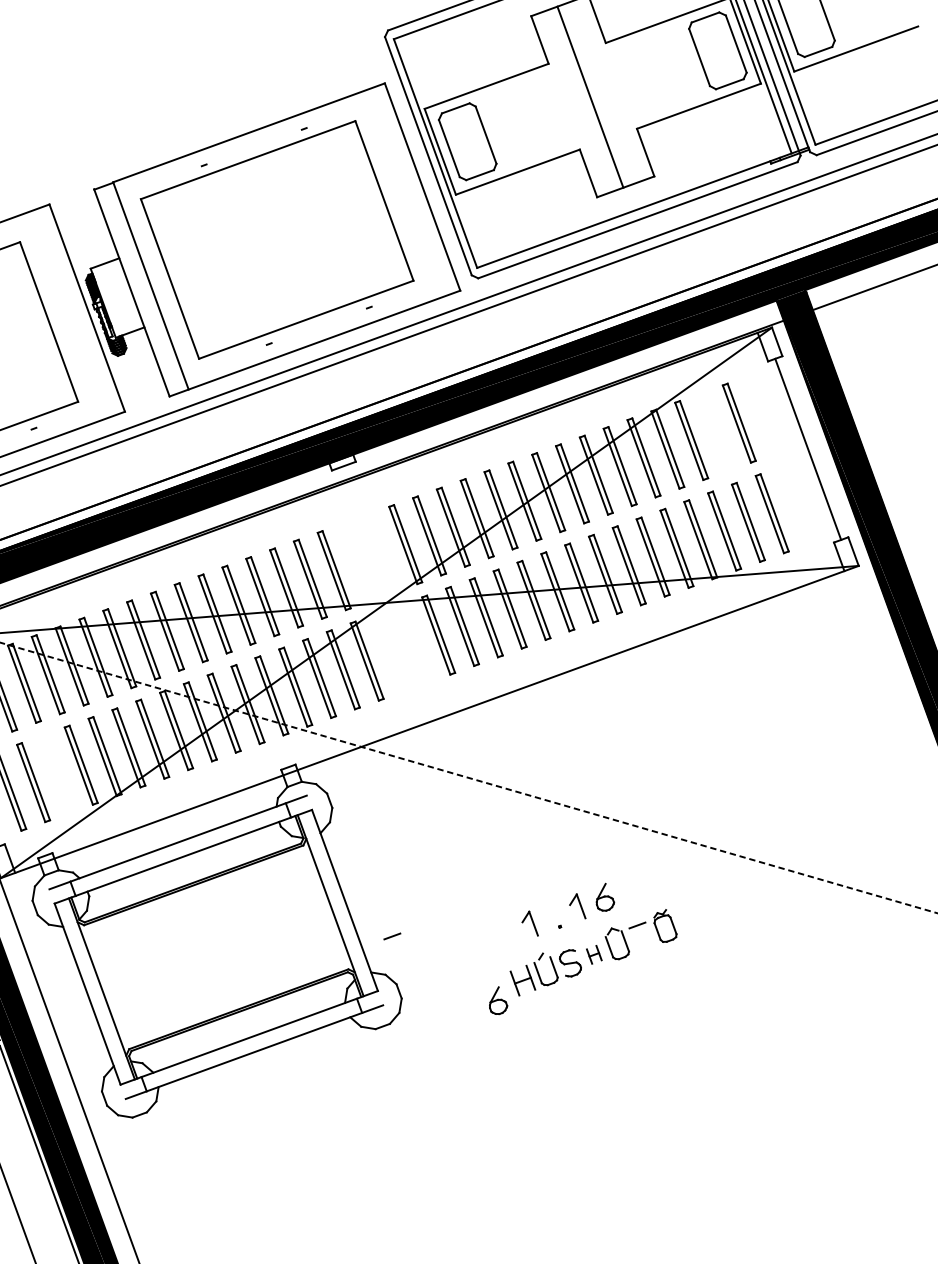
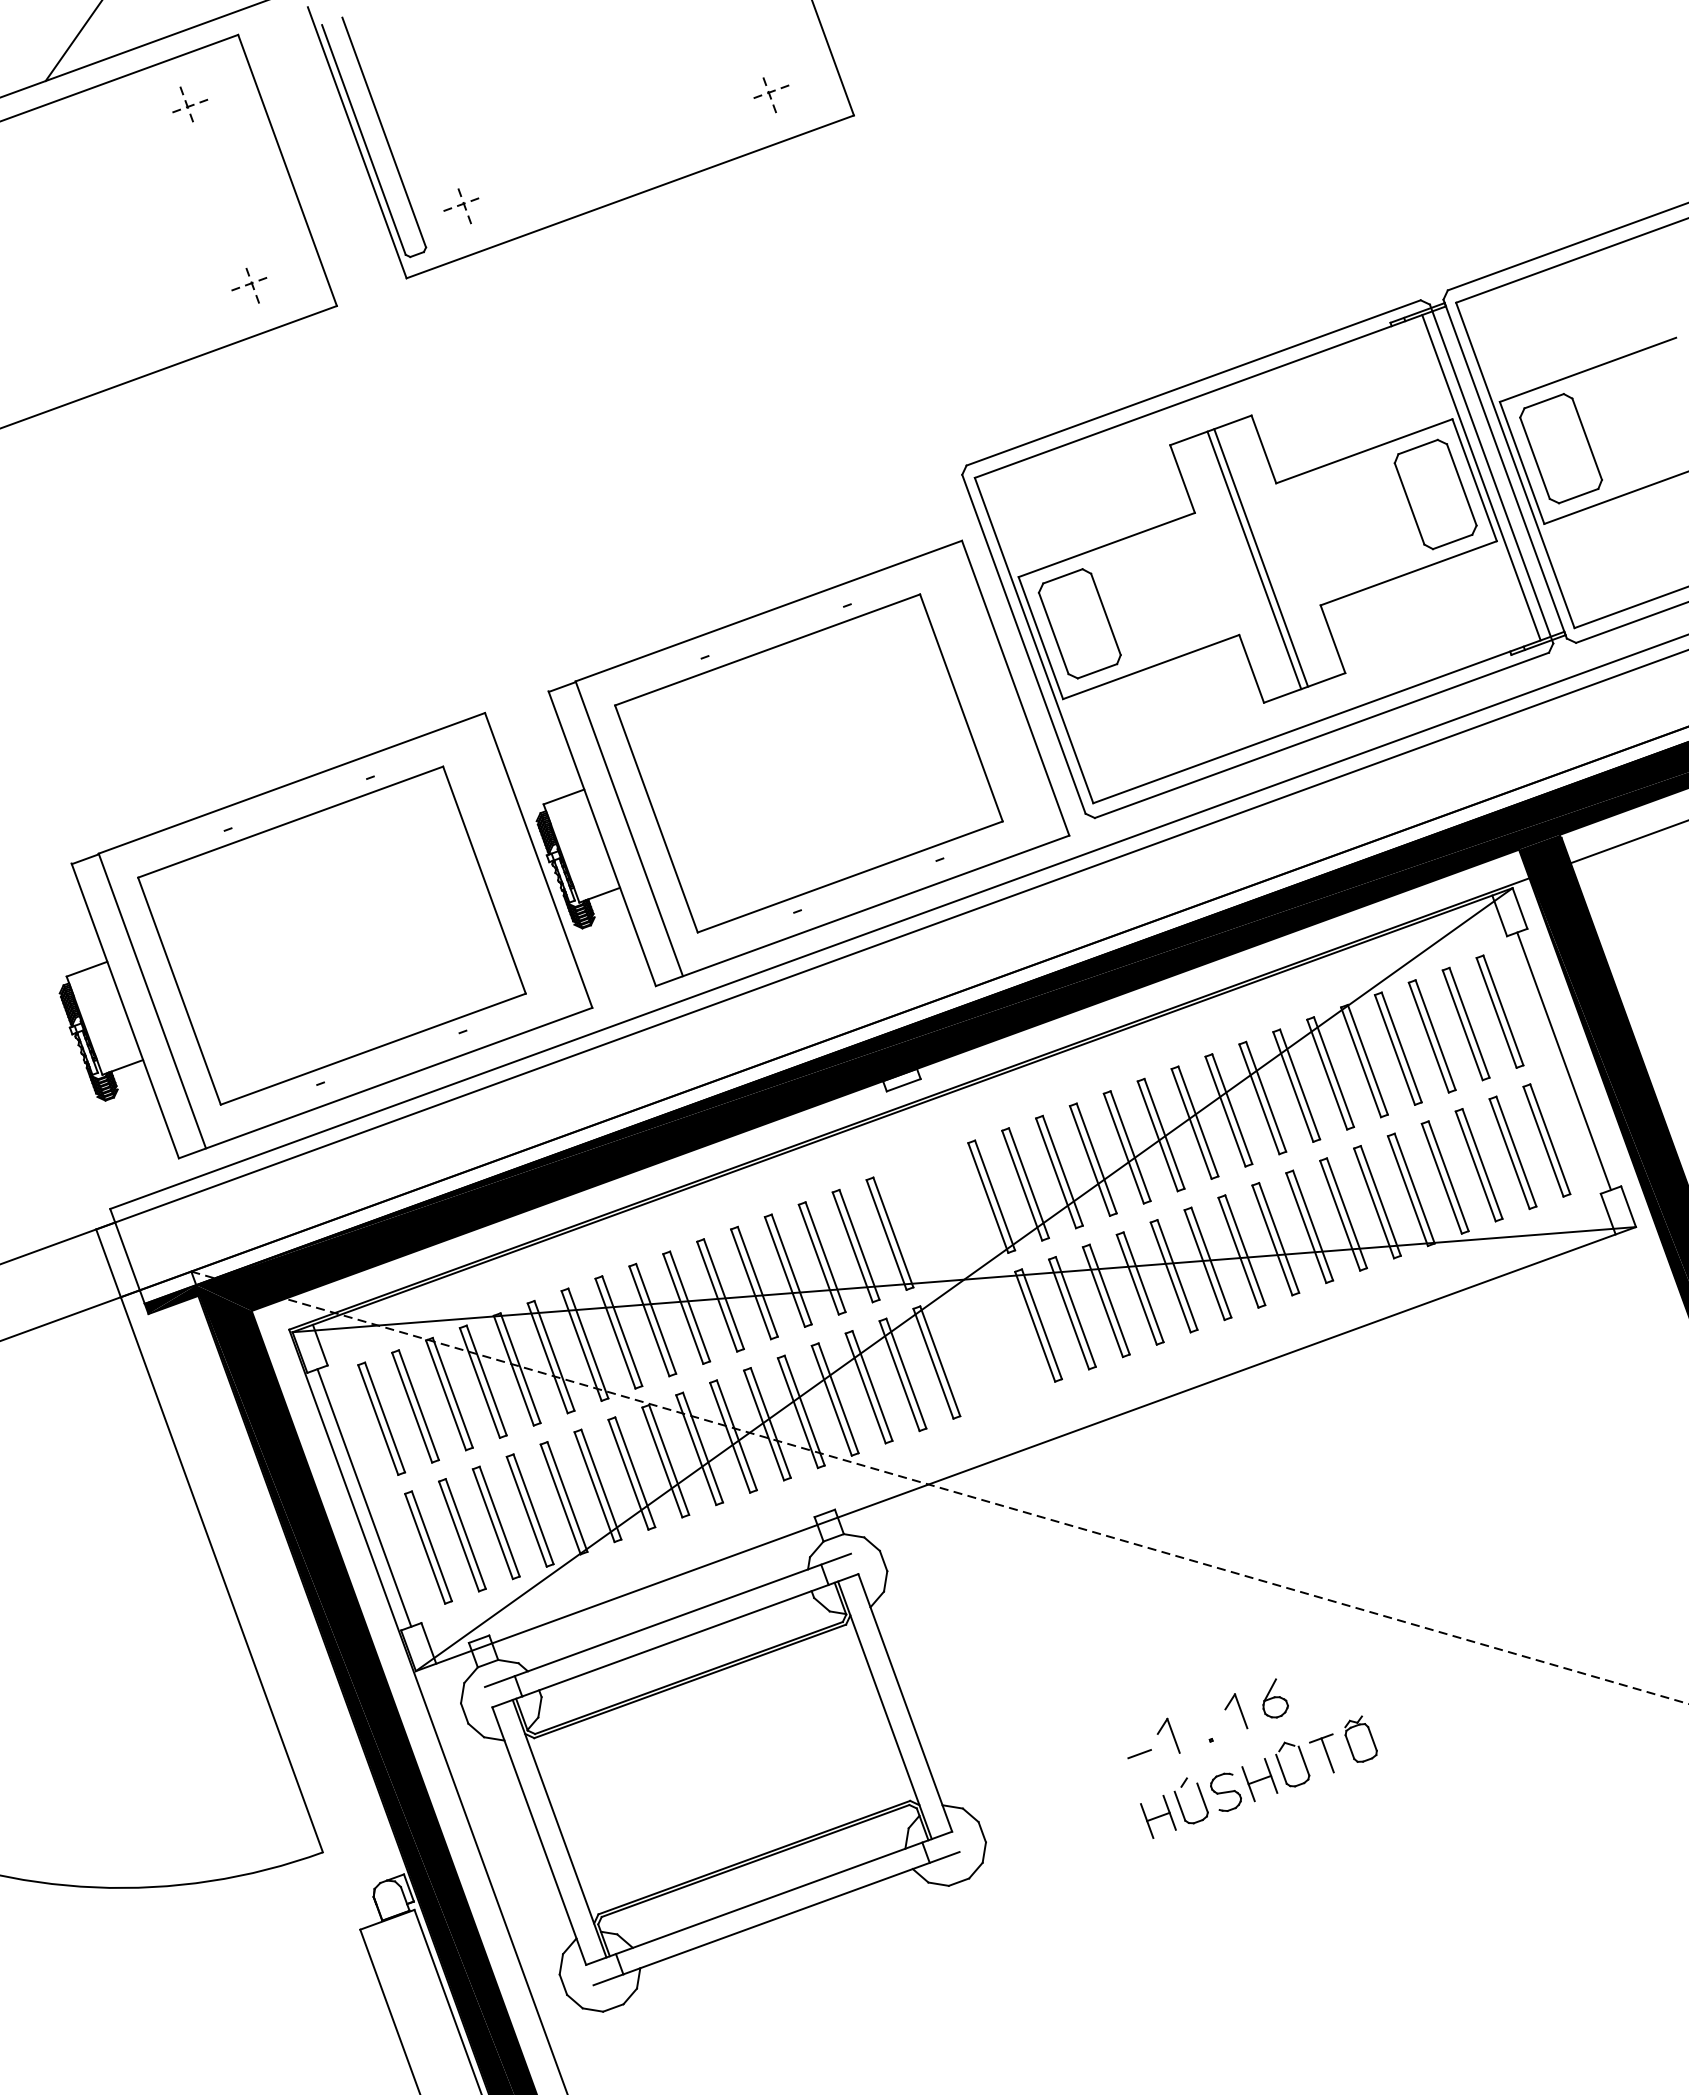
line: (595, 95) -> (1261, 557), added
part: (762, 414) -> (1499, 1011), added
part: (714, 431) -> (1431, 1036), added
part: (795, 505) -> (1546, 1140), added
part: (56, 773) -> (495, 1522), added
line: (392, 936) -> (1139, 1754), moved
line: (641, 937) -> (1327, 1755), added
part: (594, 955) -> (1259, 1780), size x1.67
part: (498, 1000) -> (1123, 1845), removed

